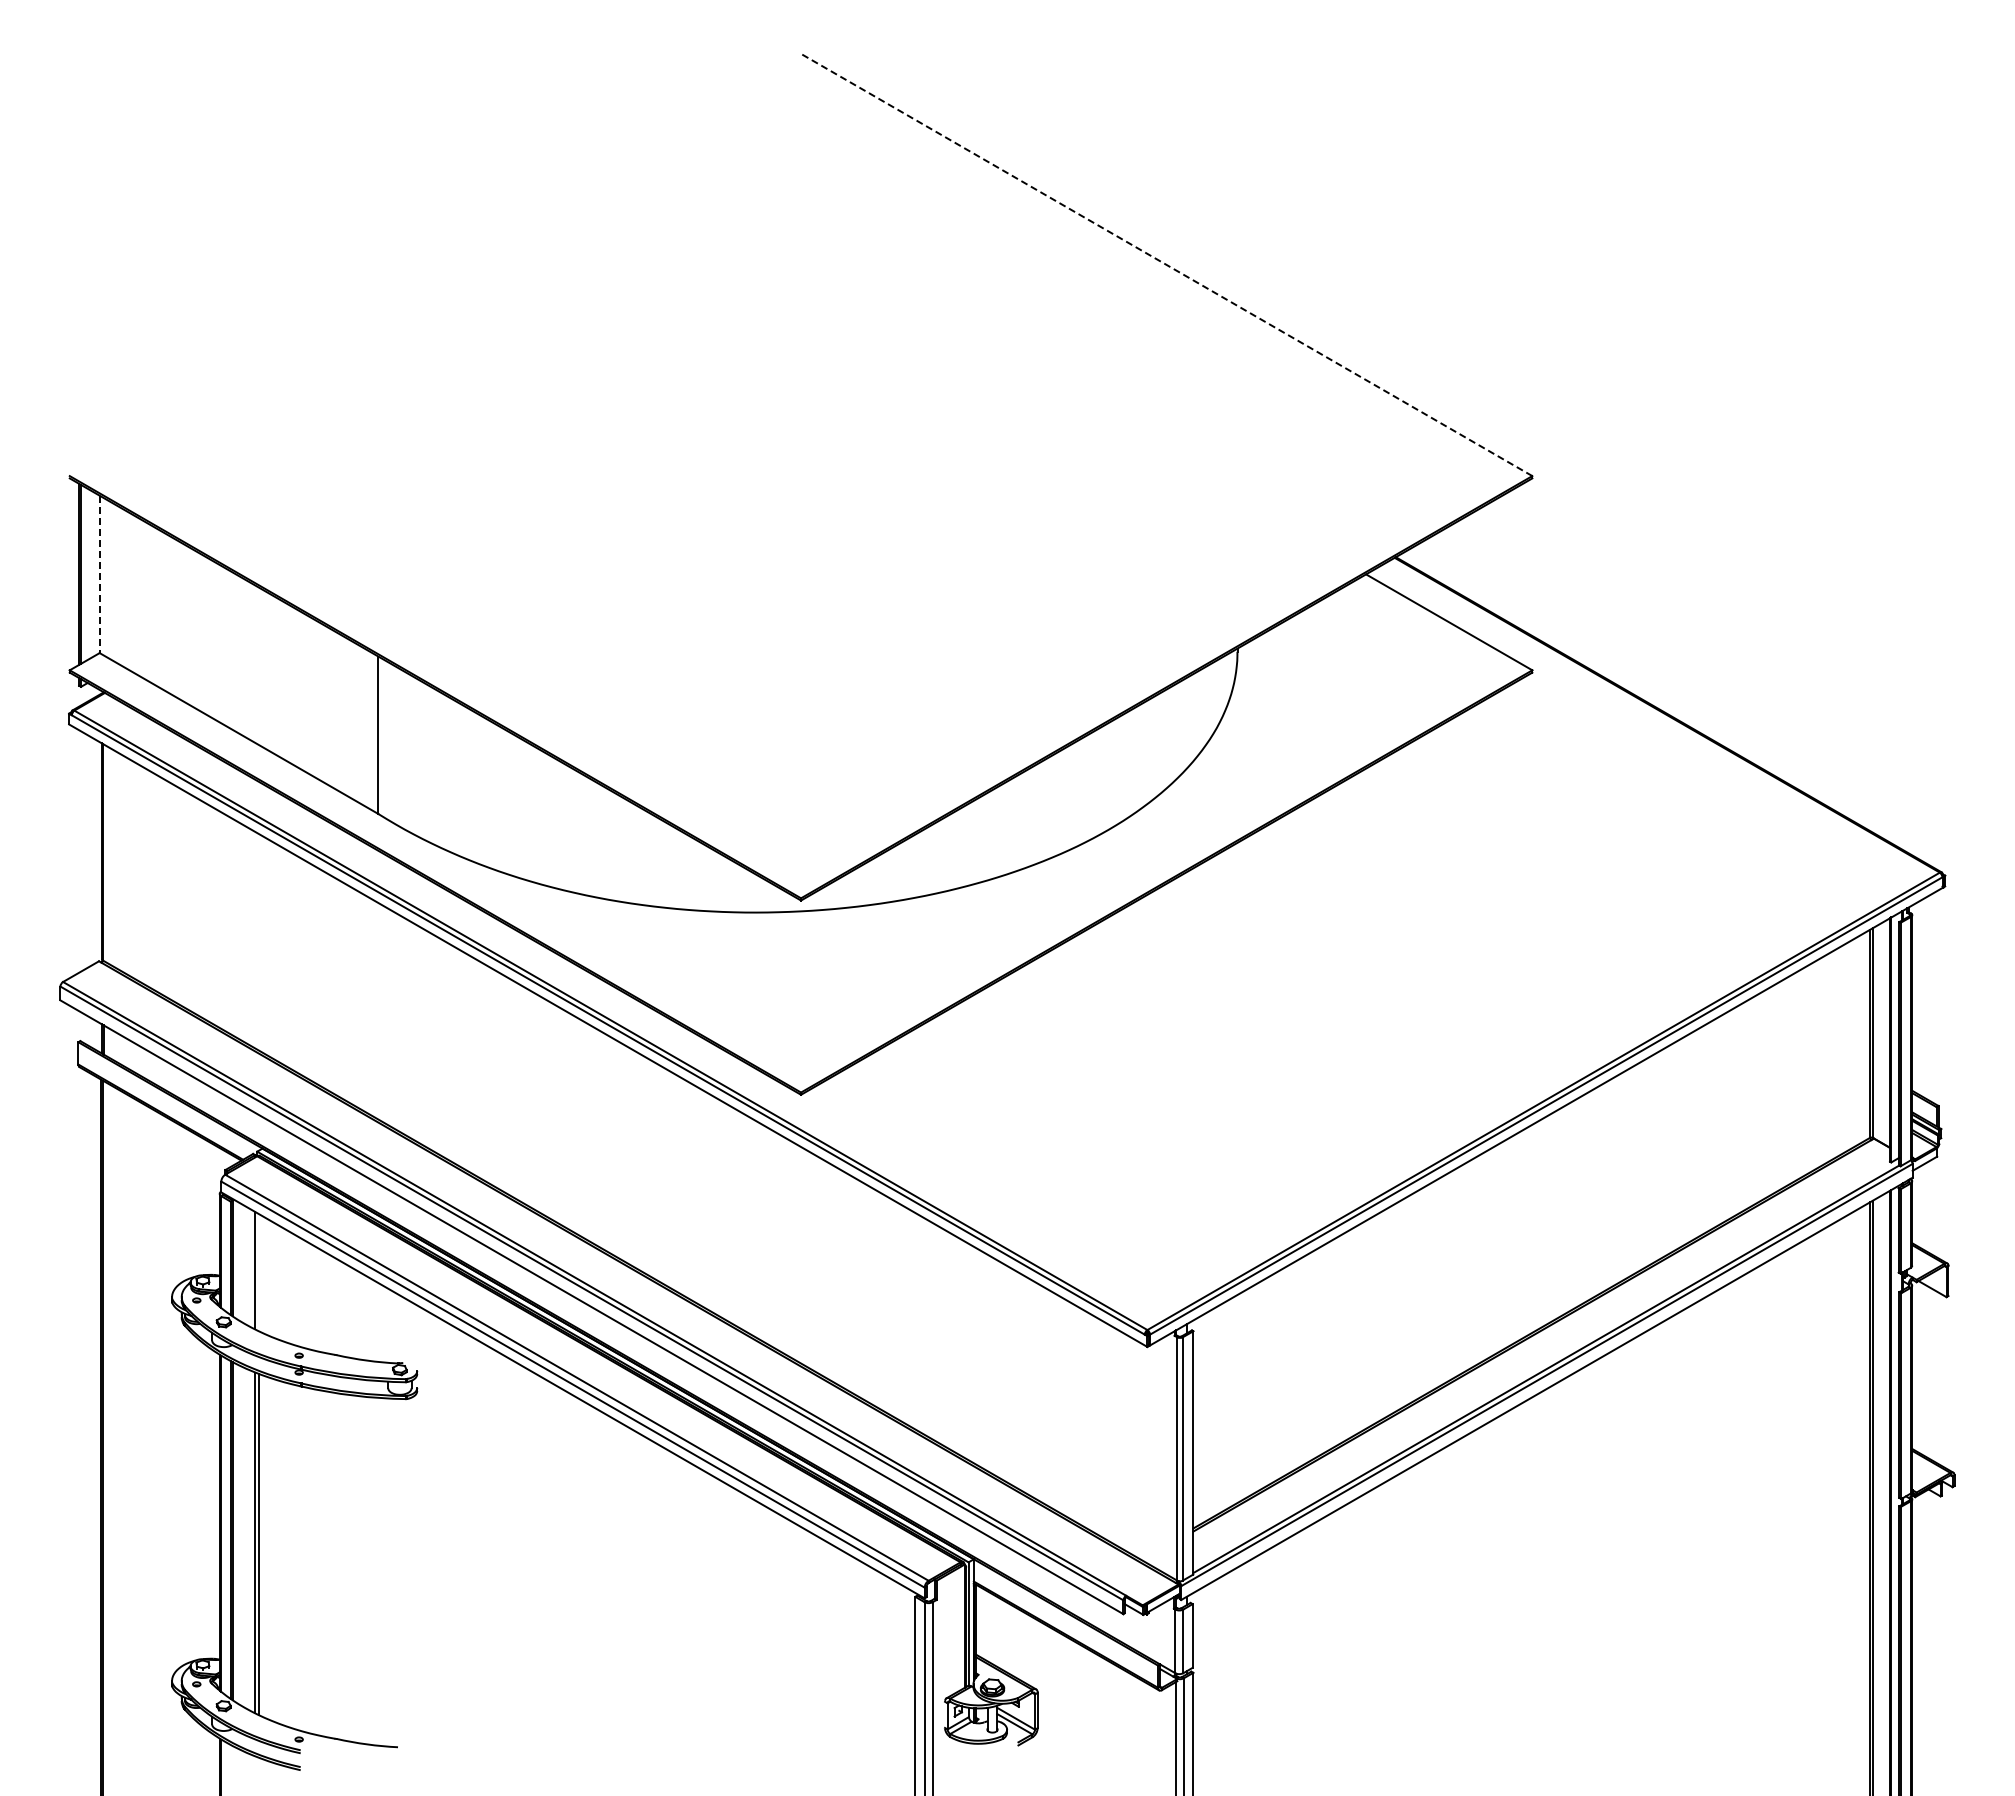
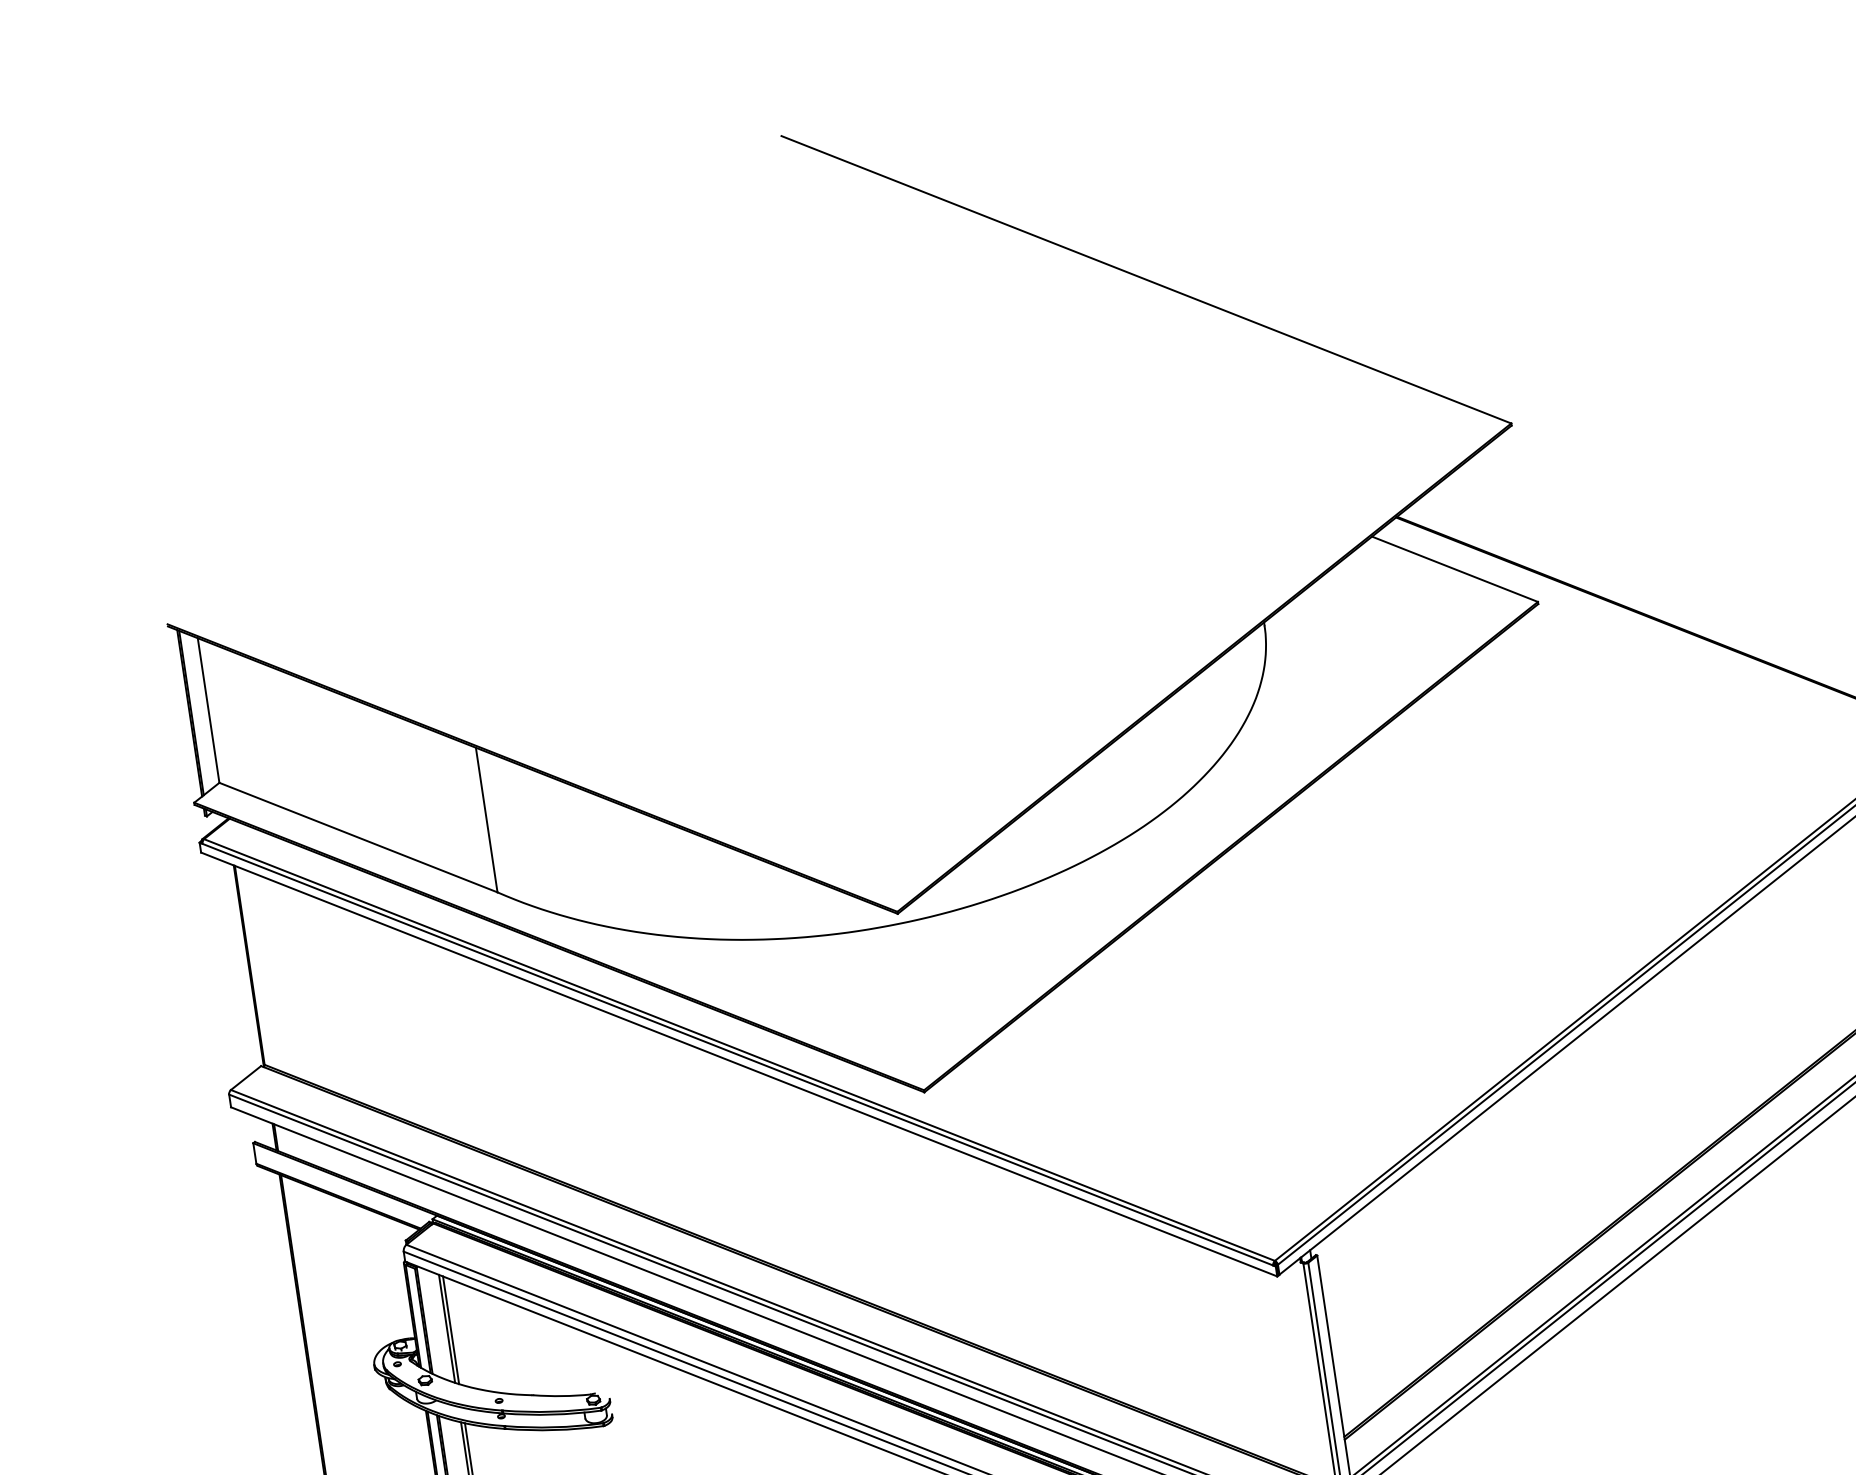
line: (1166, 264) -> (1146, 279), dashed -> solid
line: (99, 574) -> (208, 710), dashed -> solid
line: (259, 1272) -> (451, 1329), added

